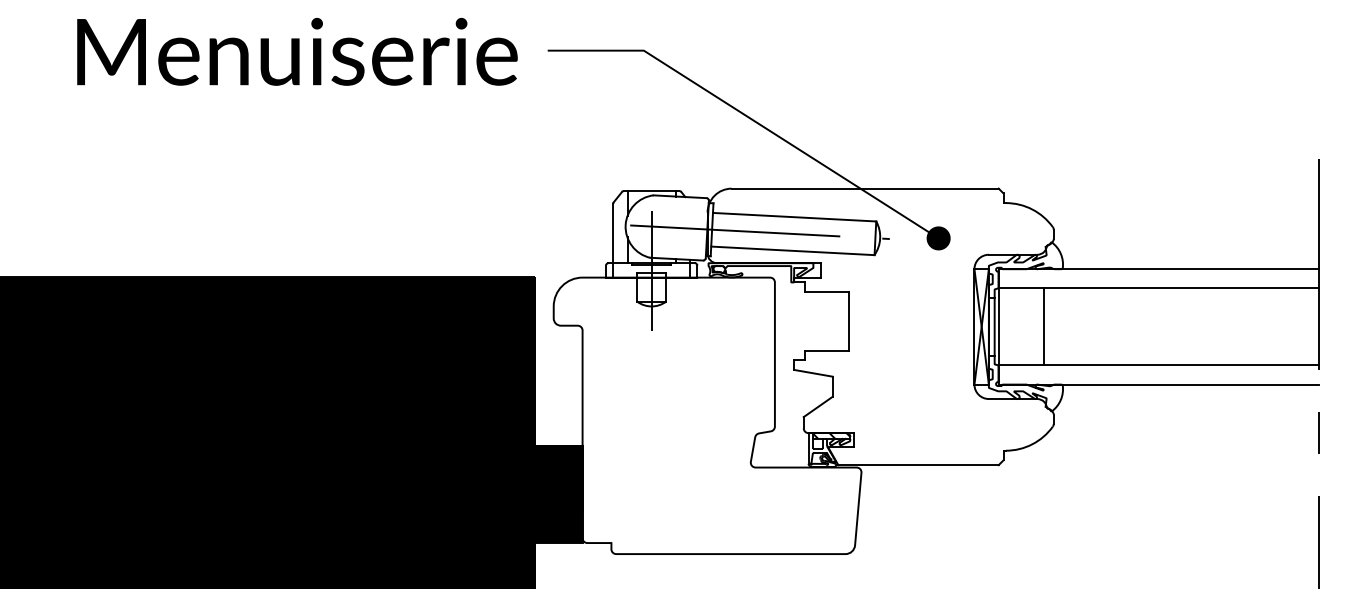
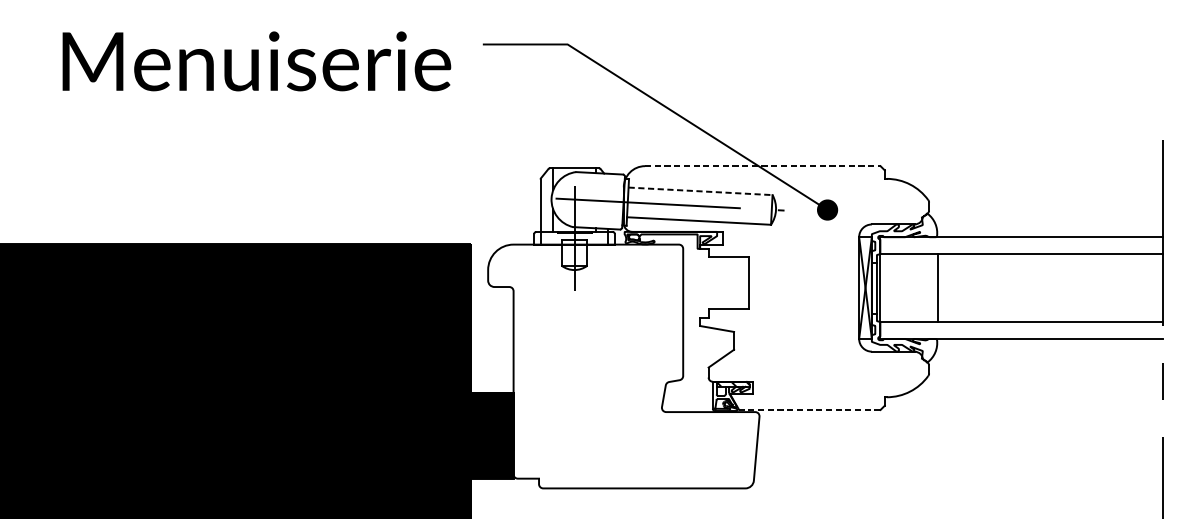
text: (297, 51) -> (256, 61), moved
line: (865, 188) -> (763, 166), solid -> dashed
line: (794, 217) -> (700, 191), solid -> dashed
line: (1044, 326) -> (938, 287), moved
line: (918, 465) -> (809, 410), solid -> dashed

